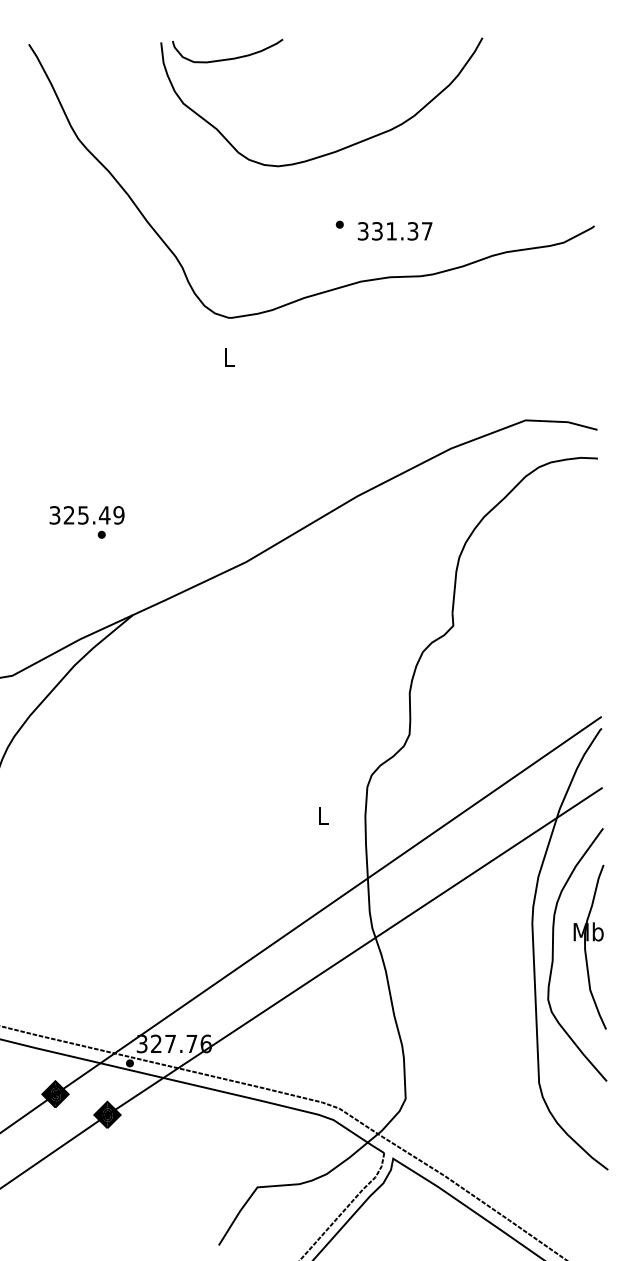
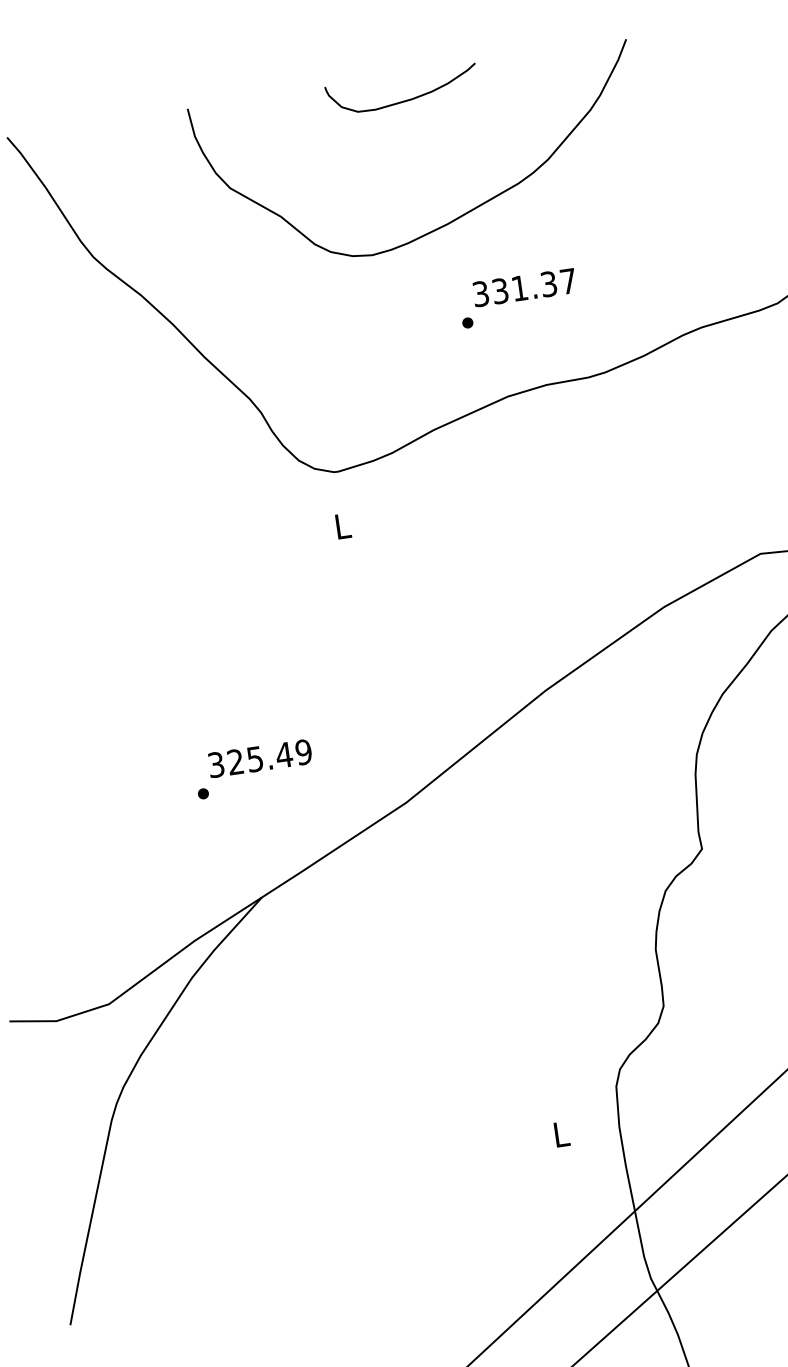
curve: (227, 58) -> (403, 100), moved
text: (394, 231) -> (523, 288), moved
text: (86, 515) -> (259, 758), moved

